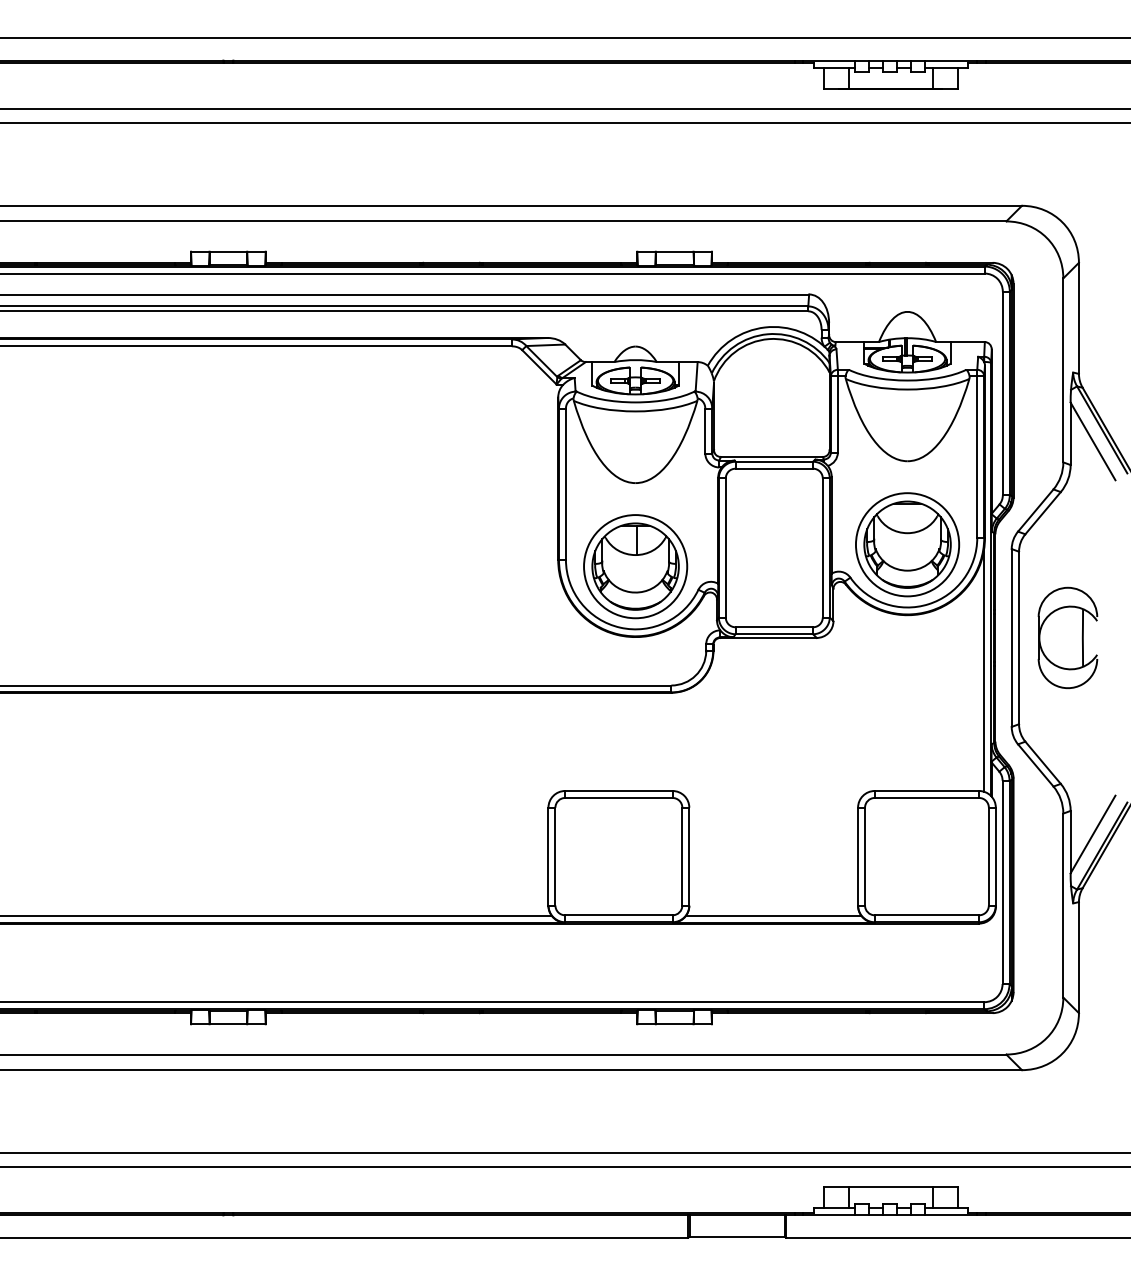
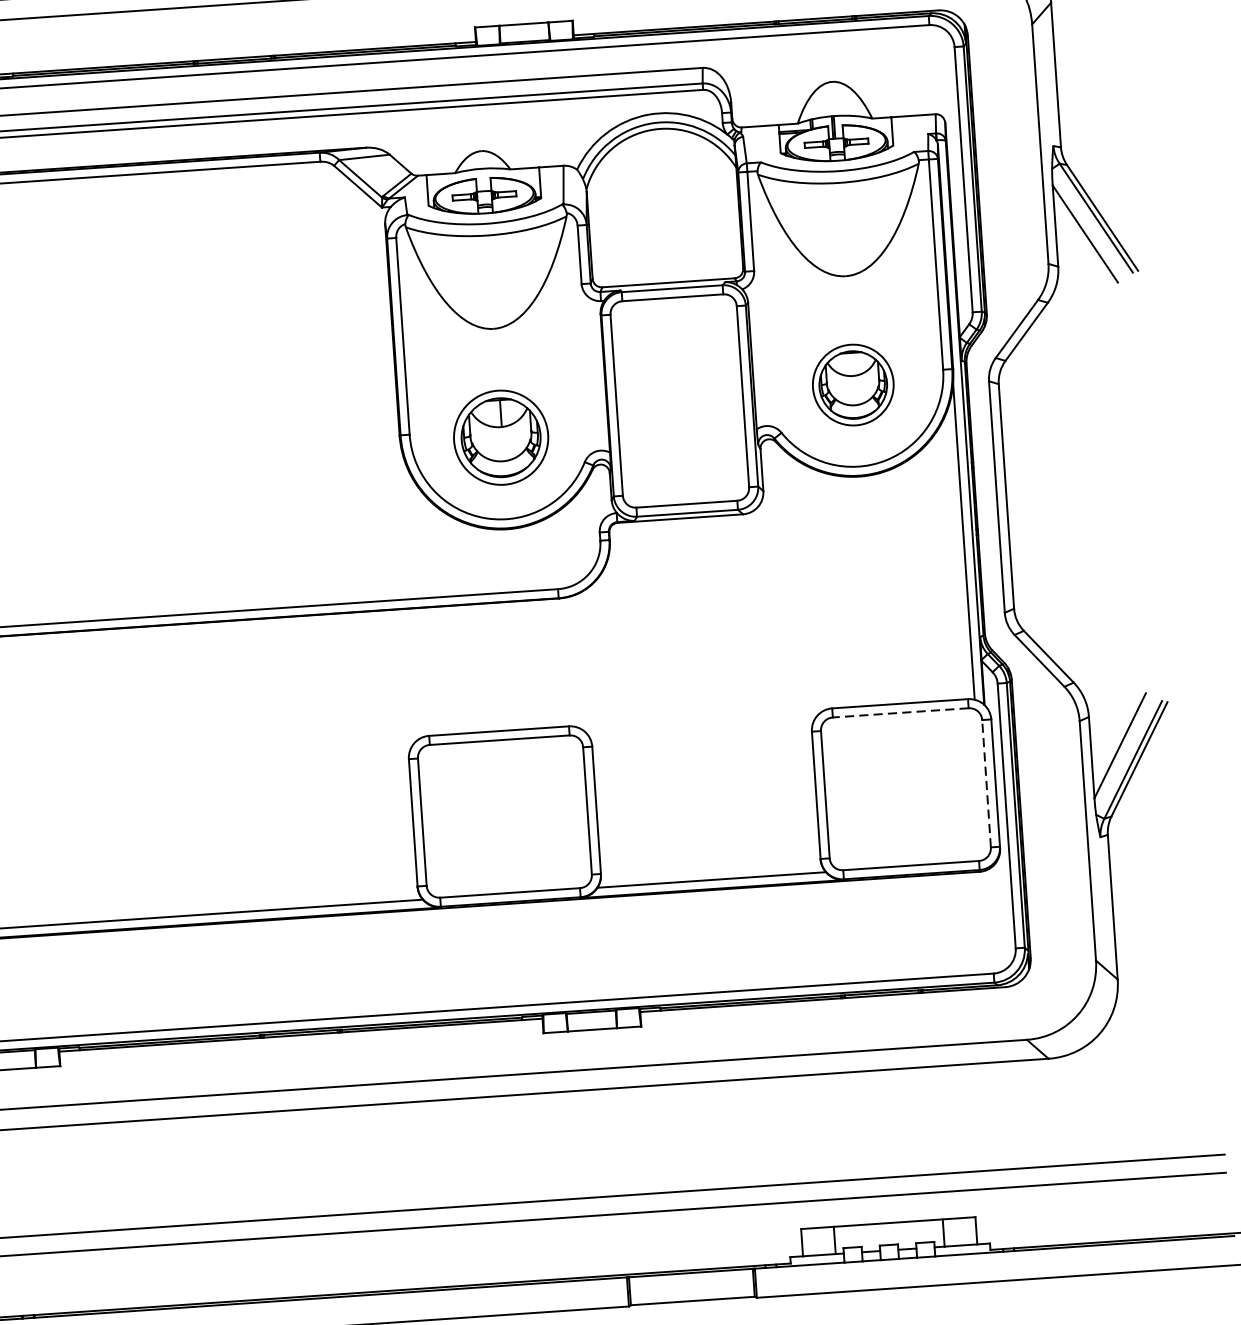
part: (907, 544) -> (852, 384), size x0.6
part: (635, 566) -> (500, 437), size x0.7
part: (1067, 637) -> (1069, 491), removed
line: (926, 797) -> (900, 712), solid -> dashed
line: (988, 856) -> (986, 783), solid -> dashed

